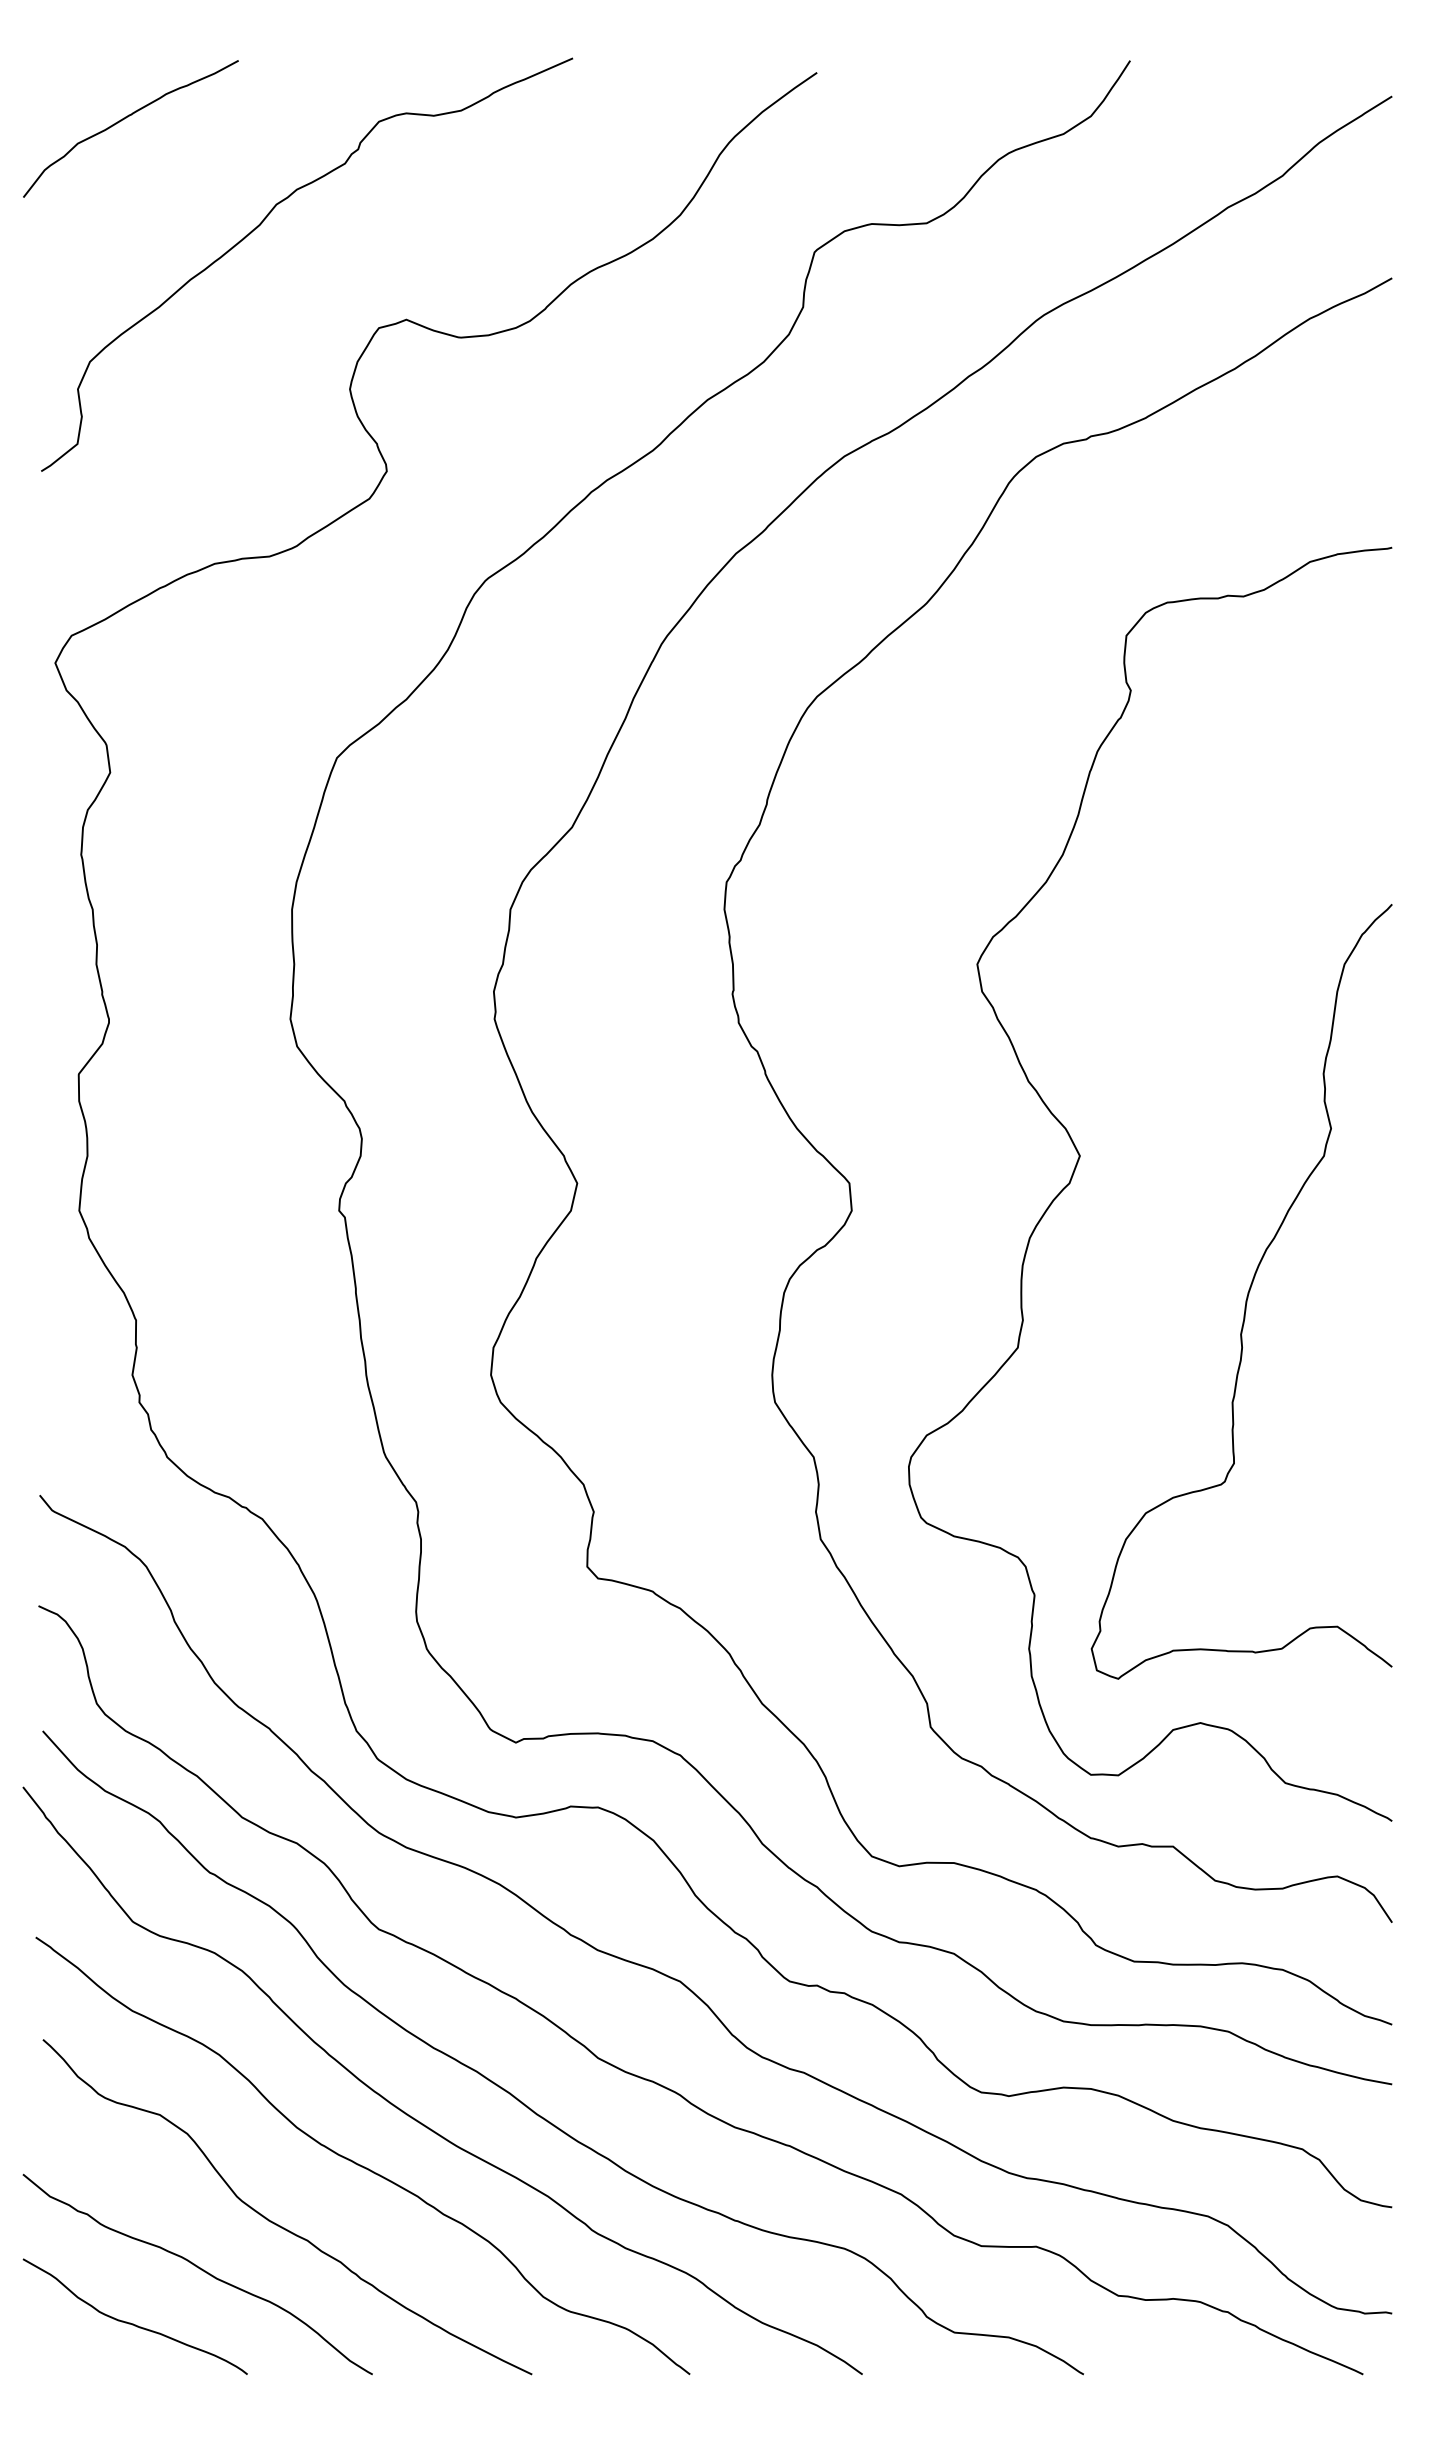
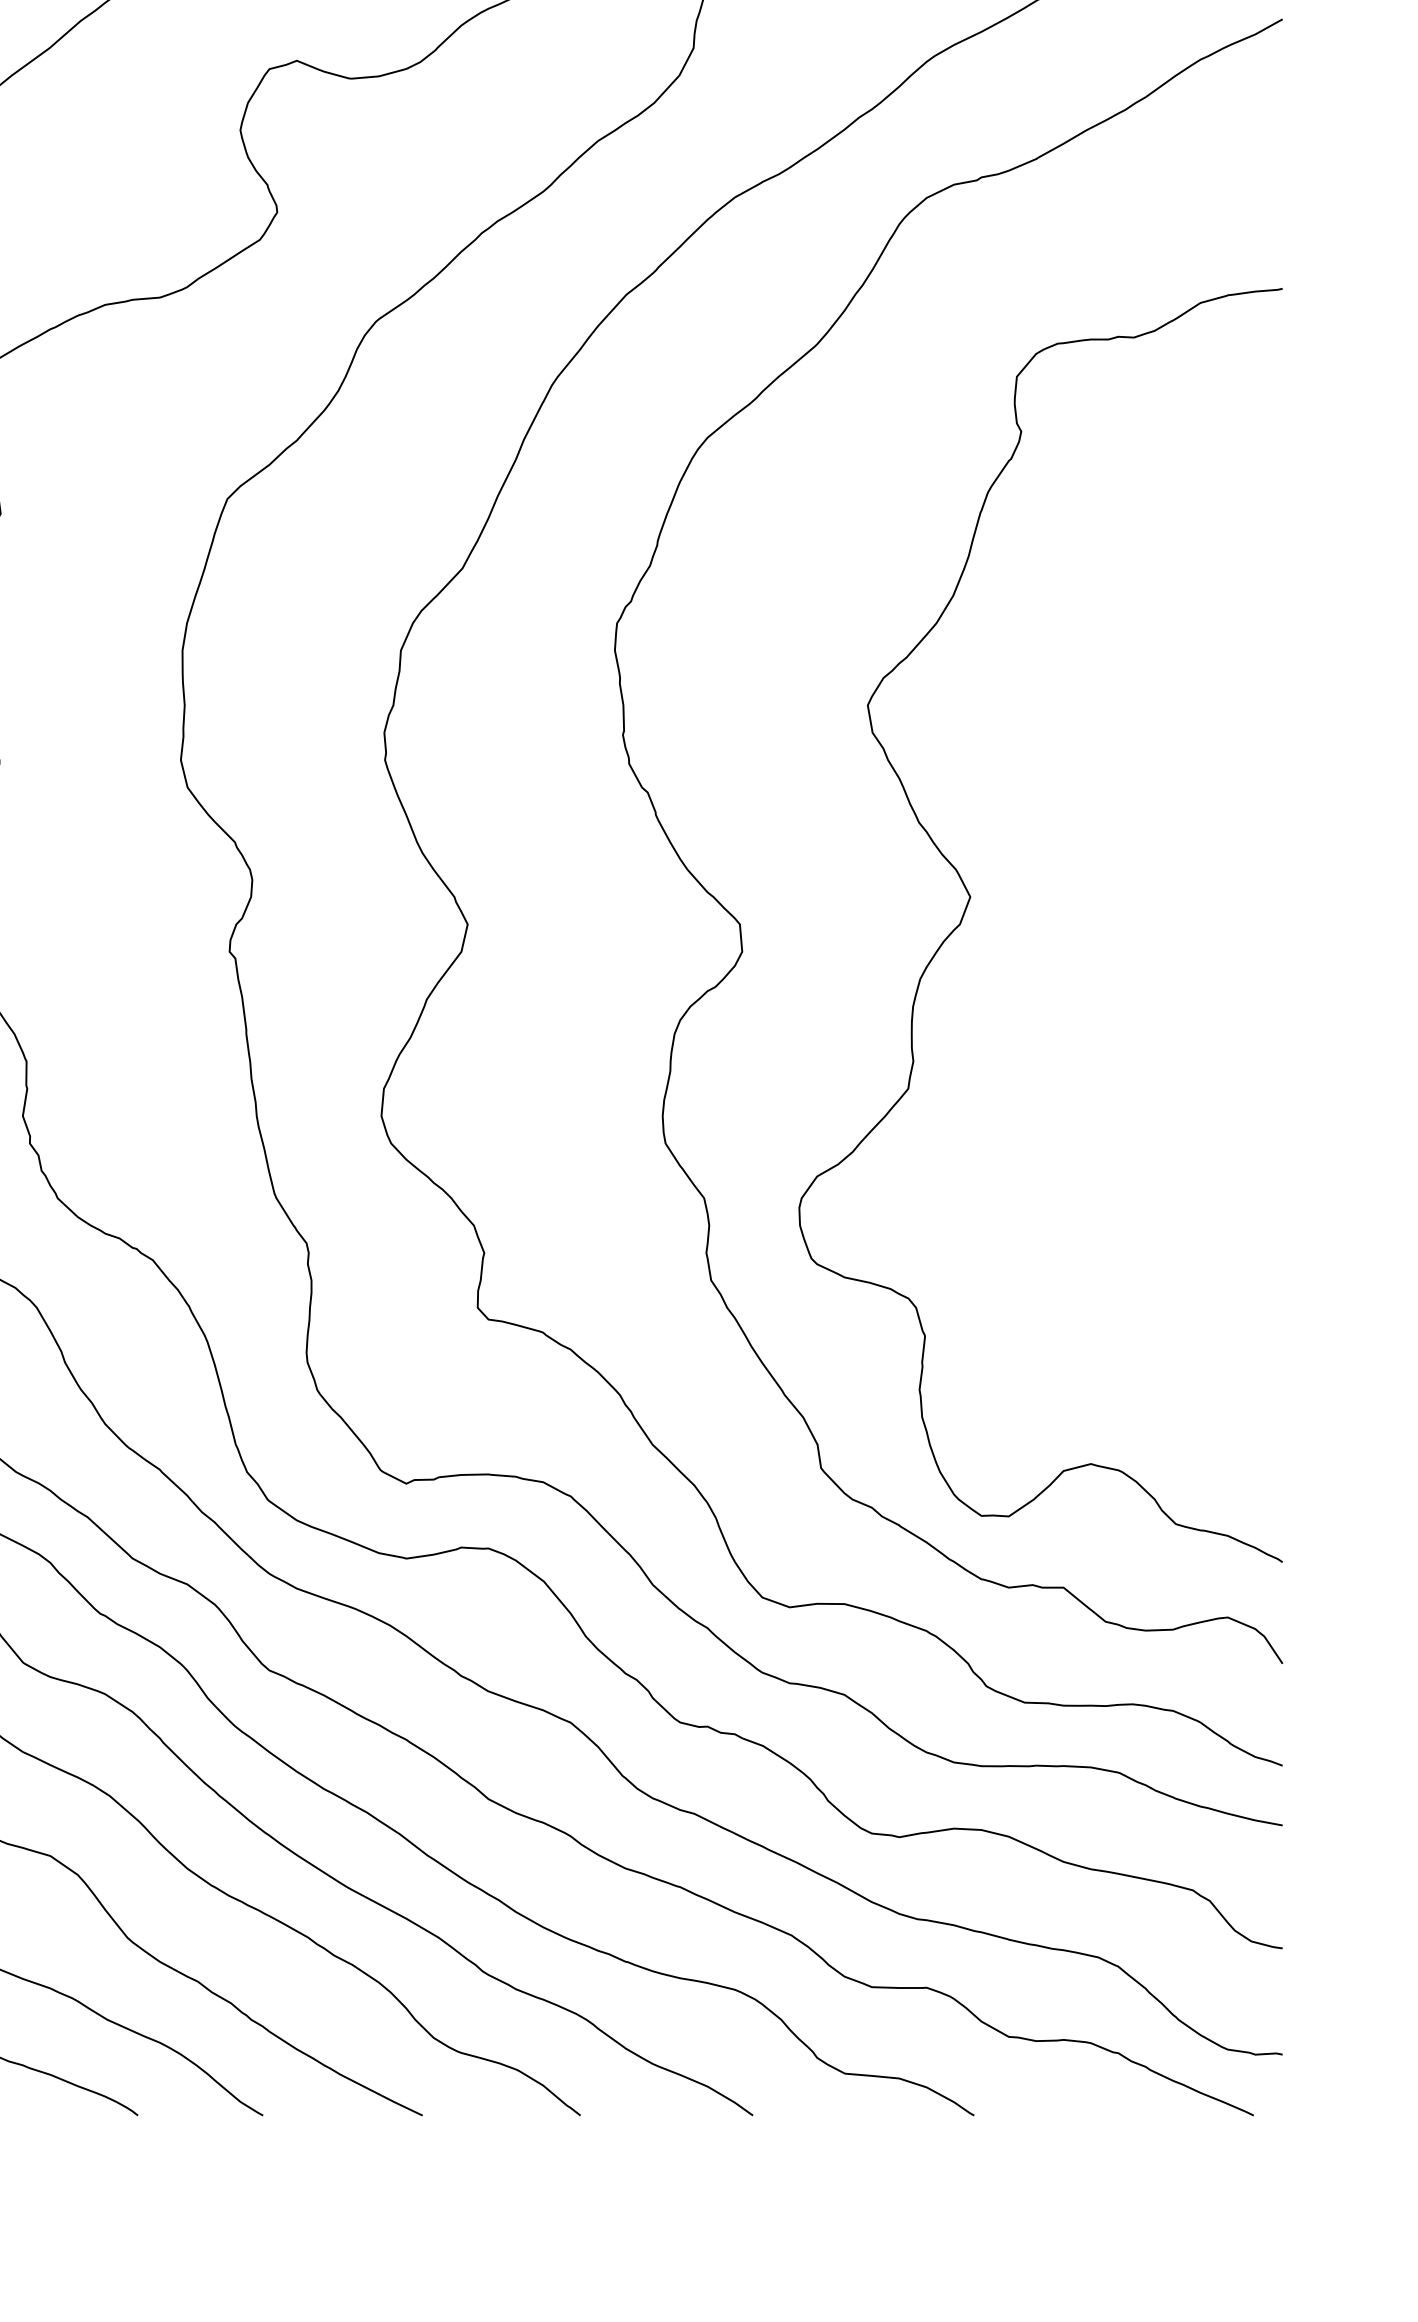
curve: (1247, 1292) -> (1137, 1033), removed

